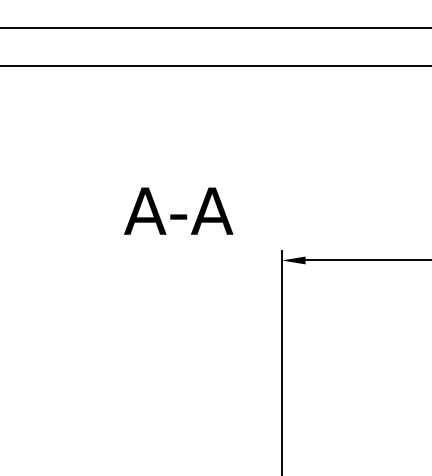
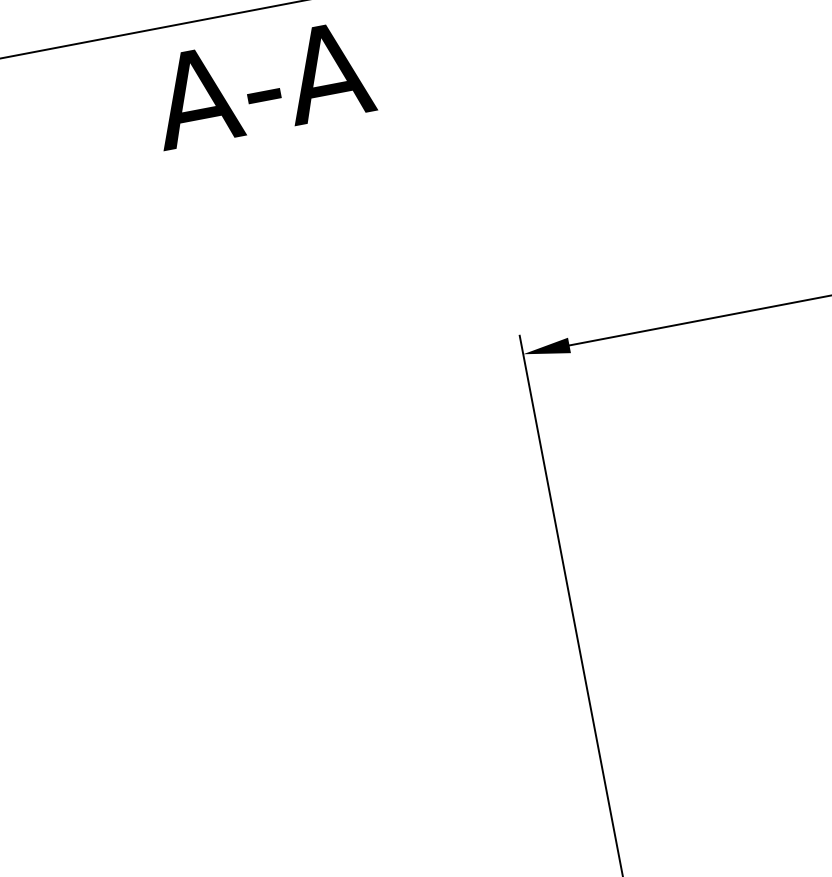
text: (178, 210) -> (261, 83), moved

